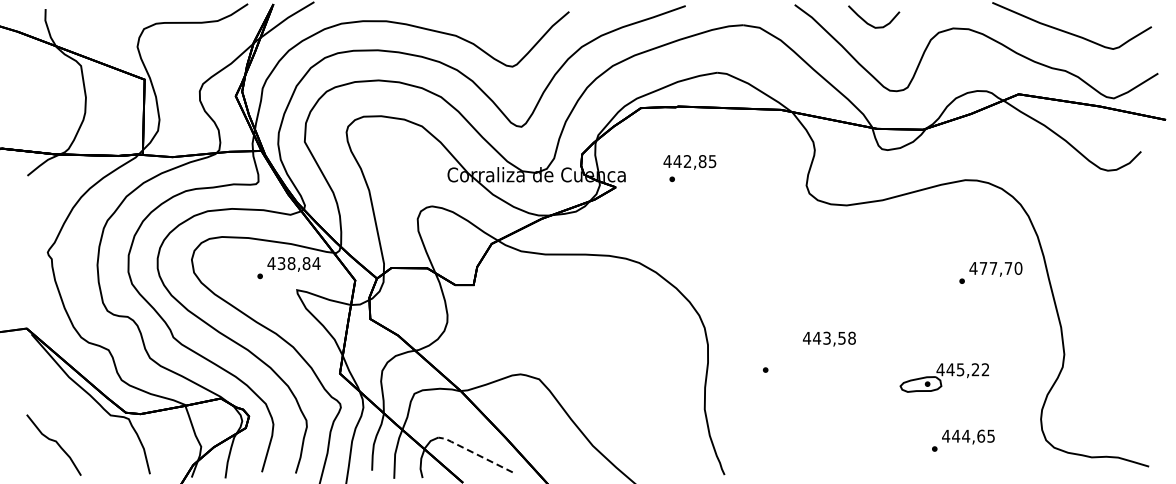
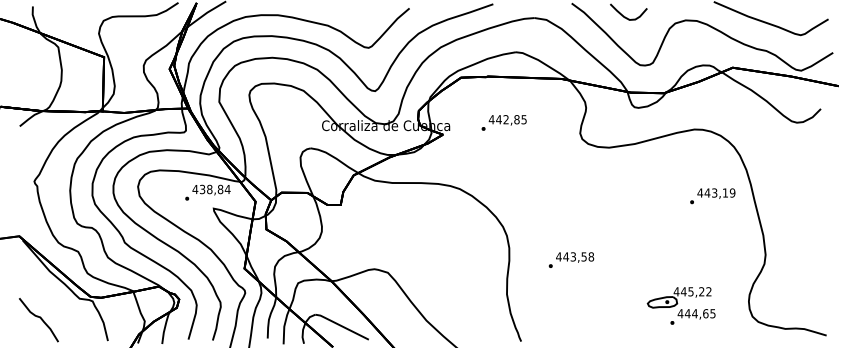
text: (689, 162) -> (507, 120), moved
text: (1000, 267) -> (719, 192), 477,70 -> 443,19
text: (828, 338) -> (574, 257), moved
part: (943, 377) -> (678, 297), moved
line: (474, 453) -> (341, 326), dashed -> solid

